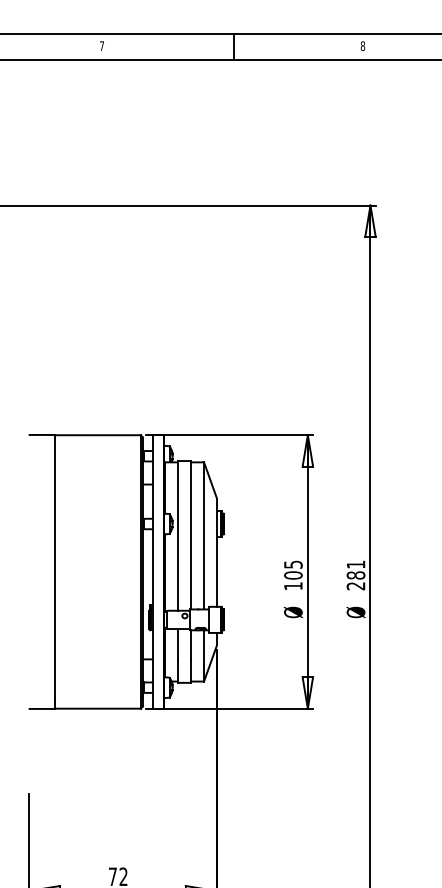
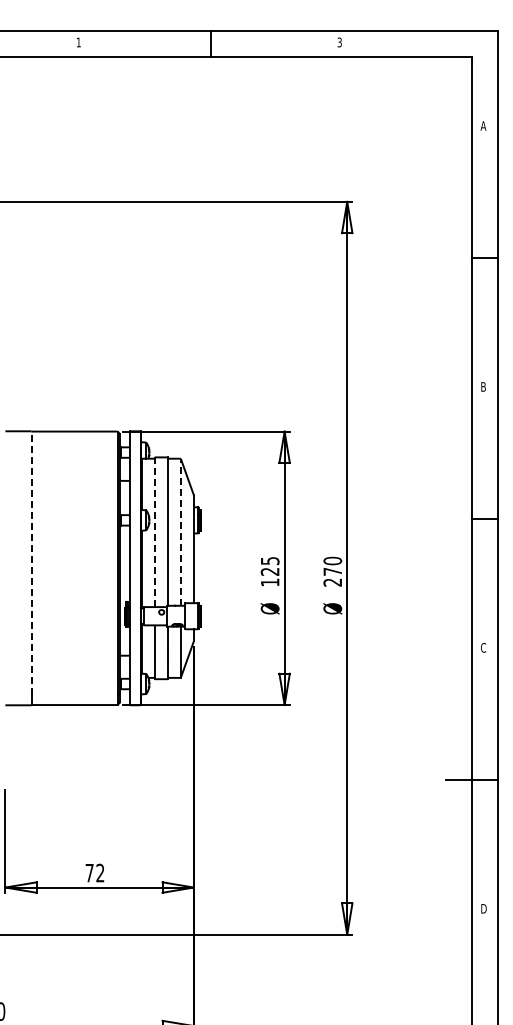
text: (101, 46) -> (78, 42), 7 -> 1
text: (362, 46) -> (339, 42), 8 -> 3
line: (177, 536) -> (154, 532), solid -> dashed
line: (203, 536) -> (180, 532), solid -> dashed
line: (54, 567) -> (31, 563), solid -> dashed
text: (355, 569) -> (332, 565), 281 -> 270
text: (292, 575) -> (269, 571), 105 -> 125

